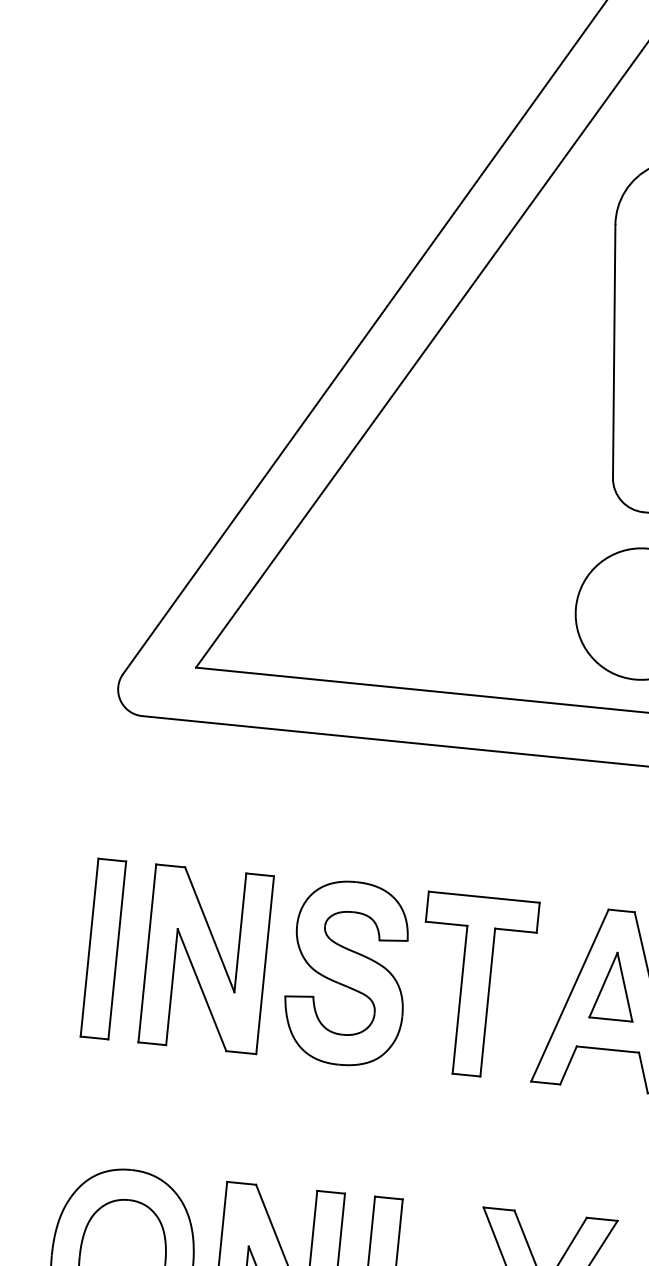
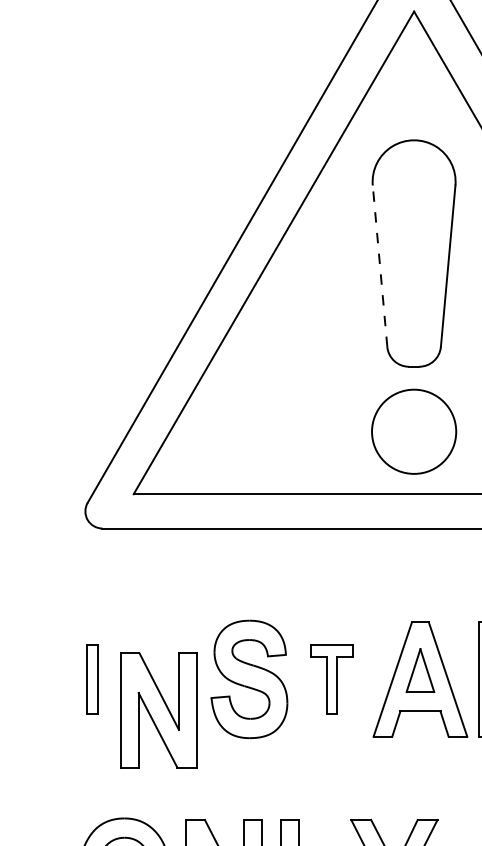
line: (614, 350) -> (380, 265), solid -> dashed
part: (103, 949) -> (92, 679), size x0.6
part: (205, 959) -> (158, 710), moved
part: (474, 986) -> (331, 679), size x0.6

